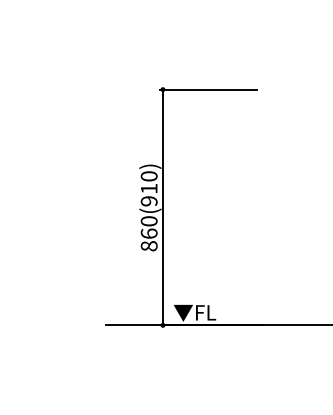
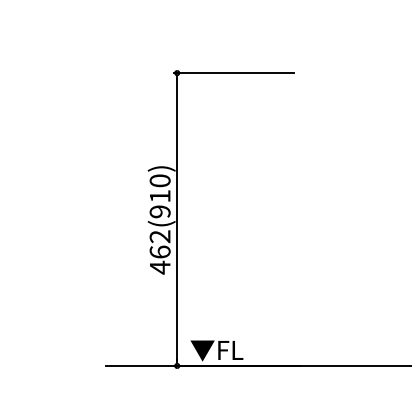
text: (148, 233) -> (159, 251), 860(910) -> 462(910)

